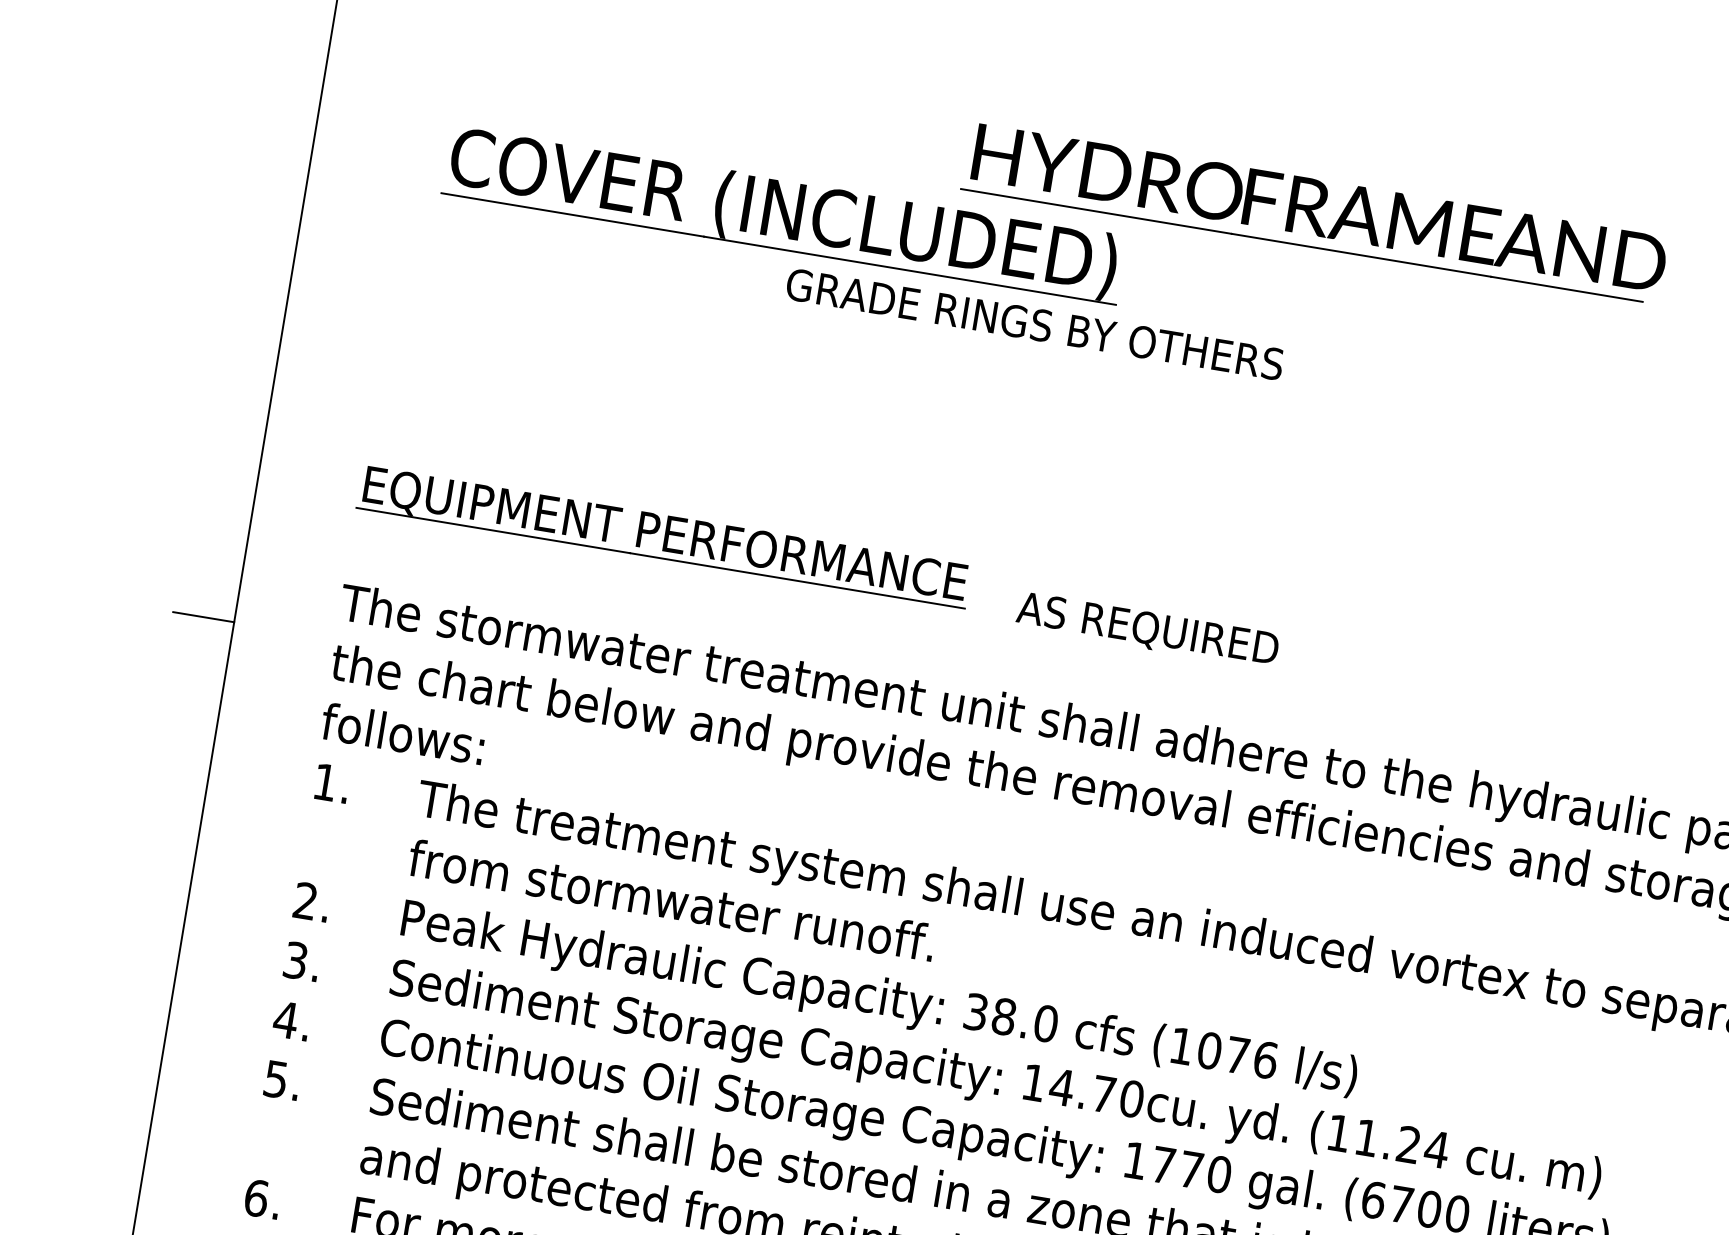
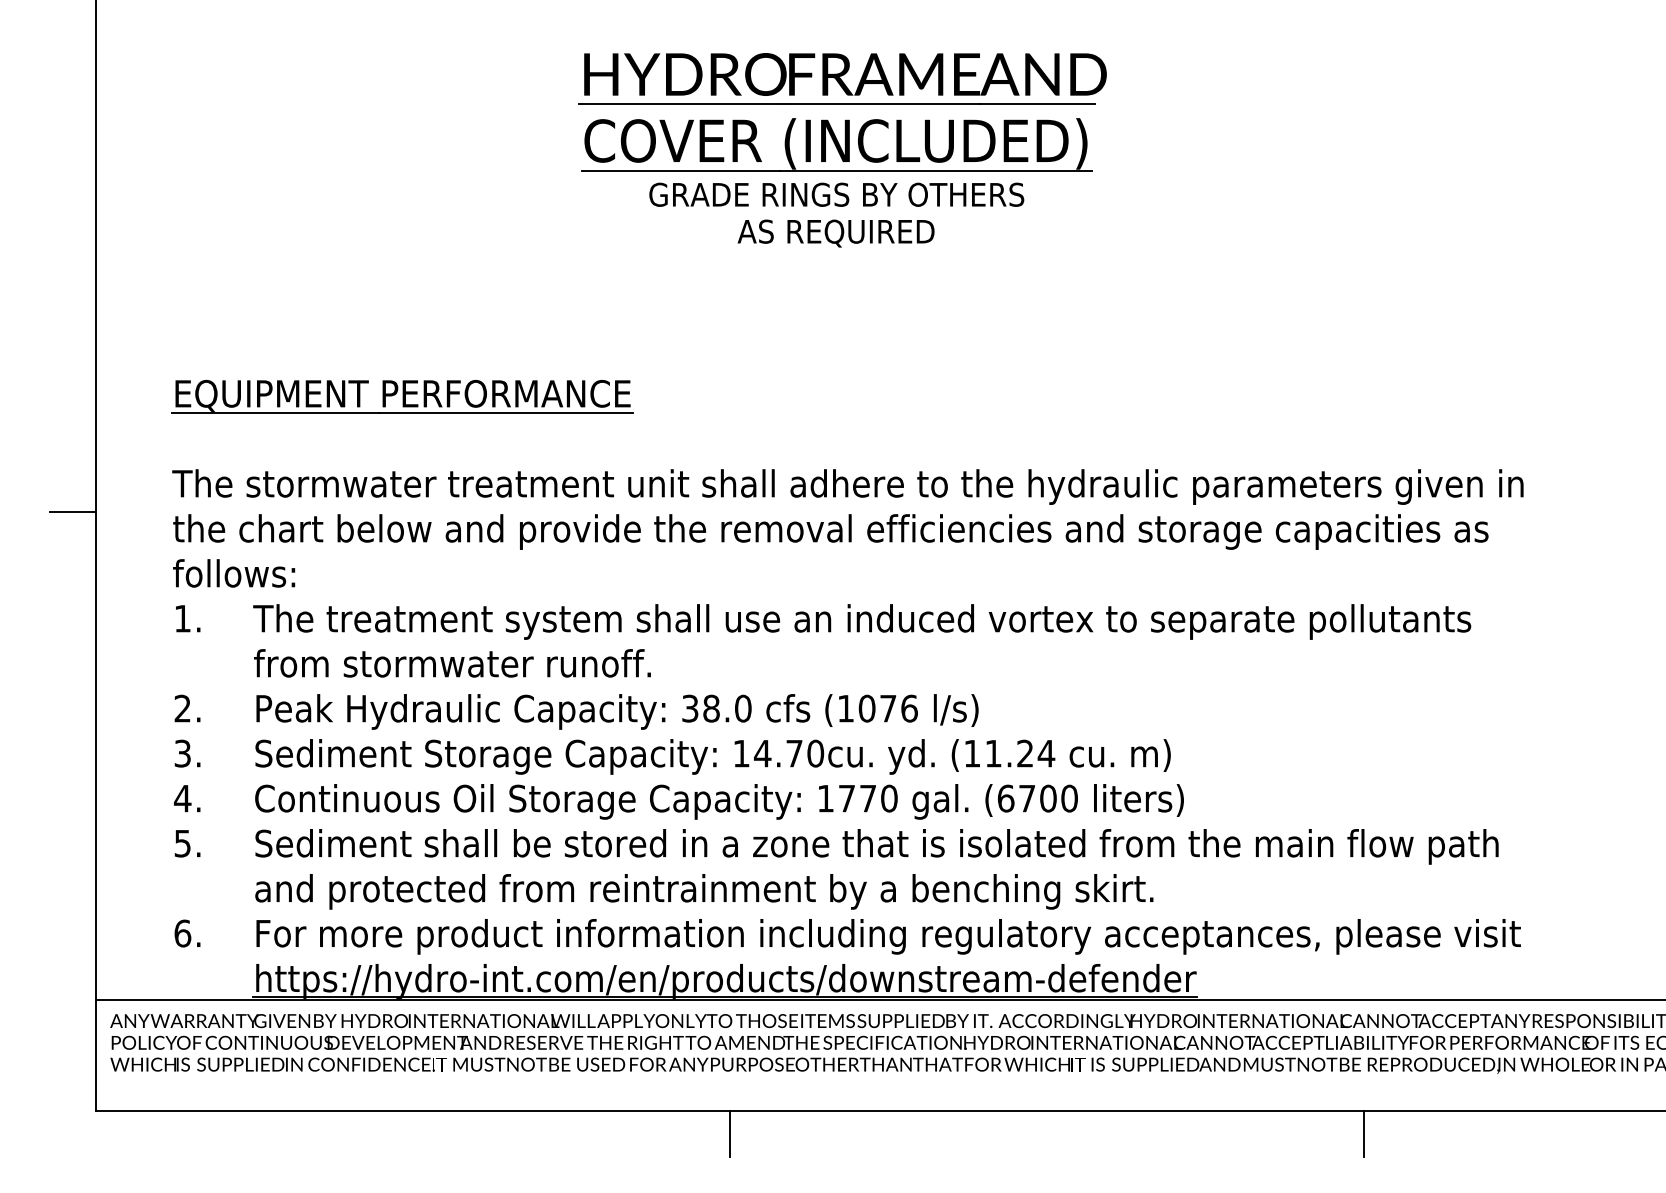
part: (784, 214) -> (836, 144), moved
text: (1034, 323) -> (836, 194), moved
text: (1146, 630) -> (835, 233), moved

